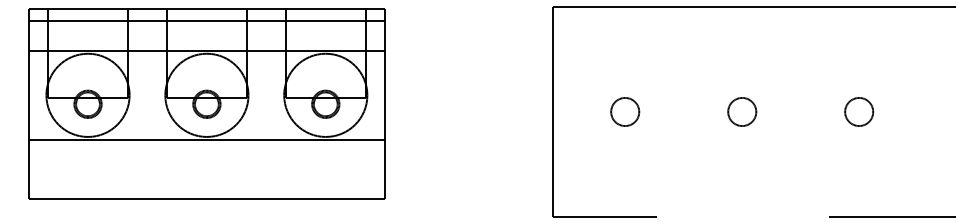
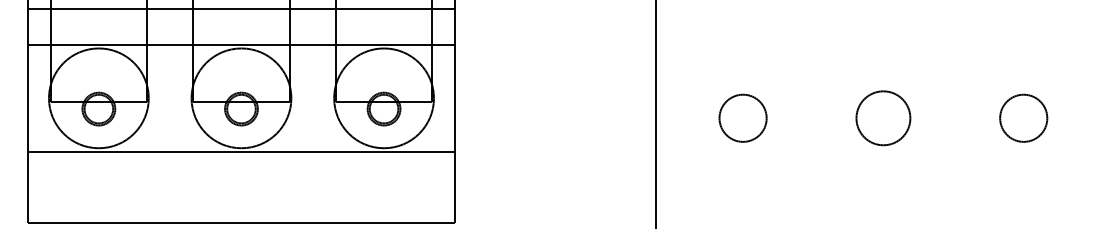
circle: (625, 111) -> (743, 117), size x1.4
circle: (742, 111) -> (883, 117), size x1.6
circle: (859, 111) -> (1024, 117), size x1.4

